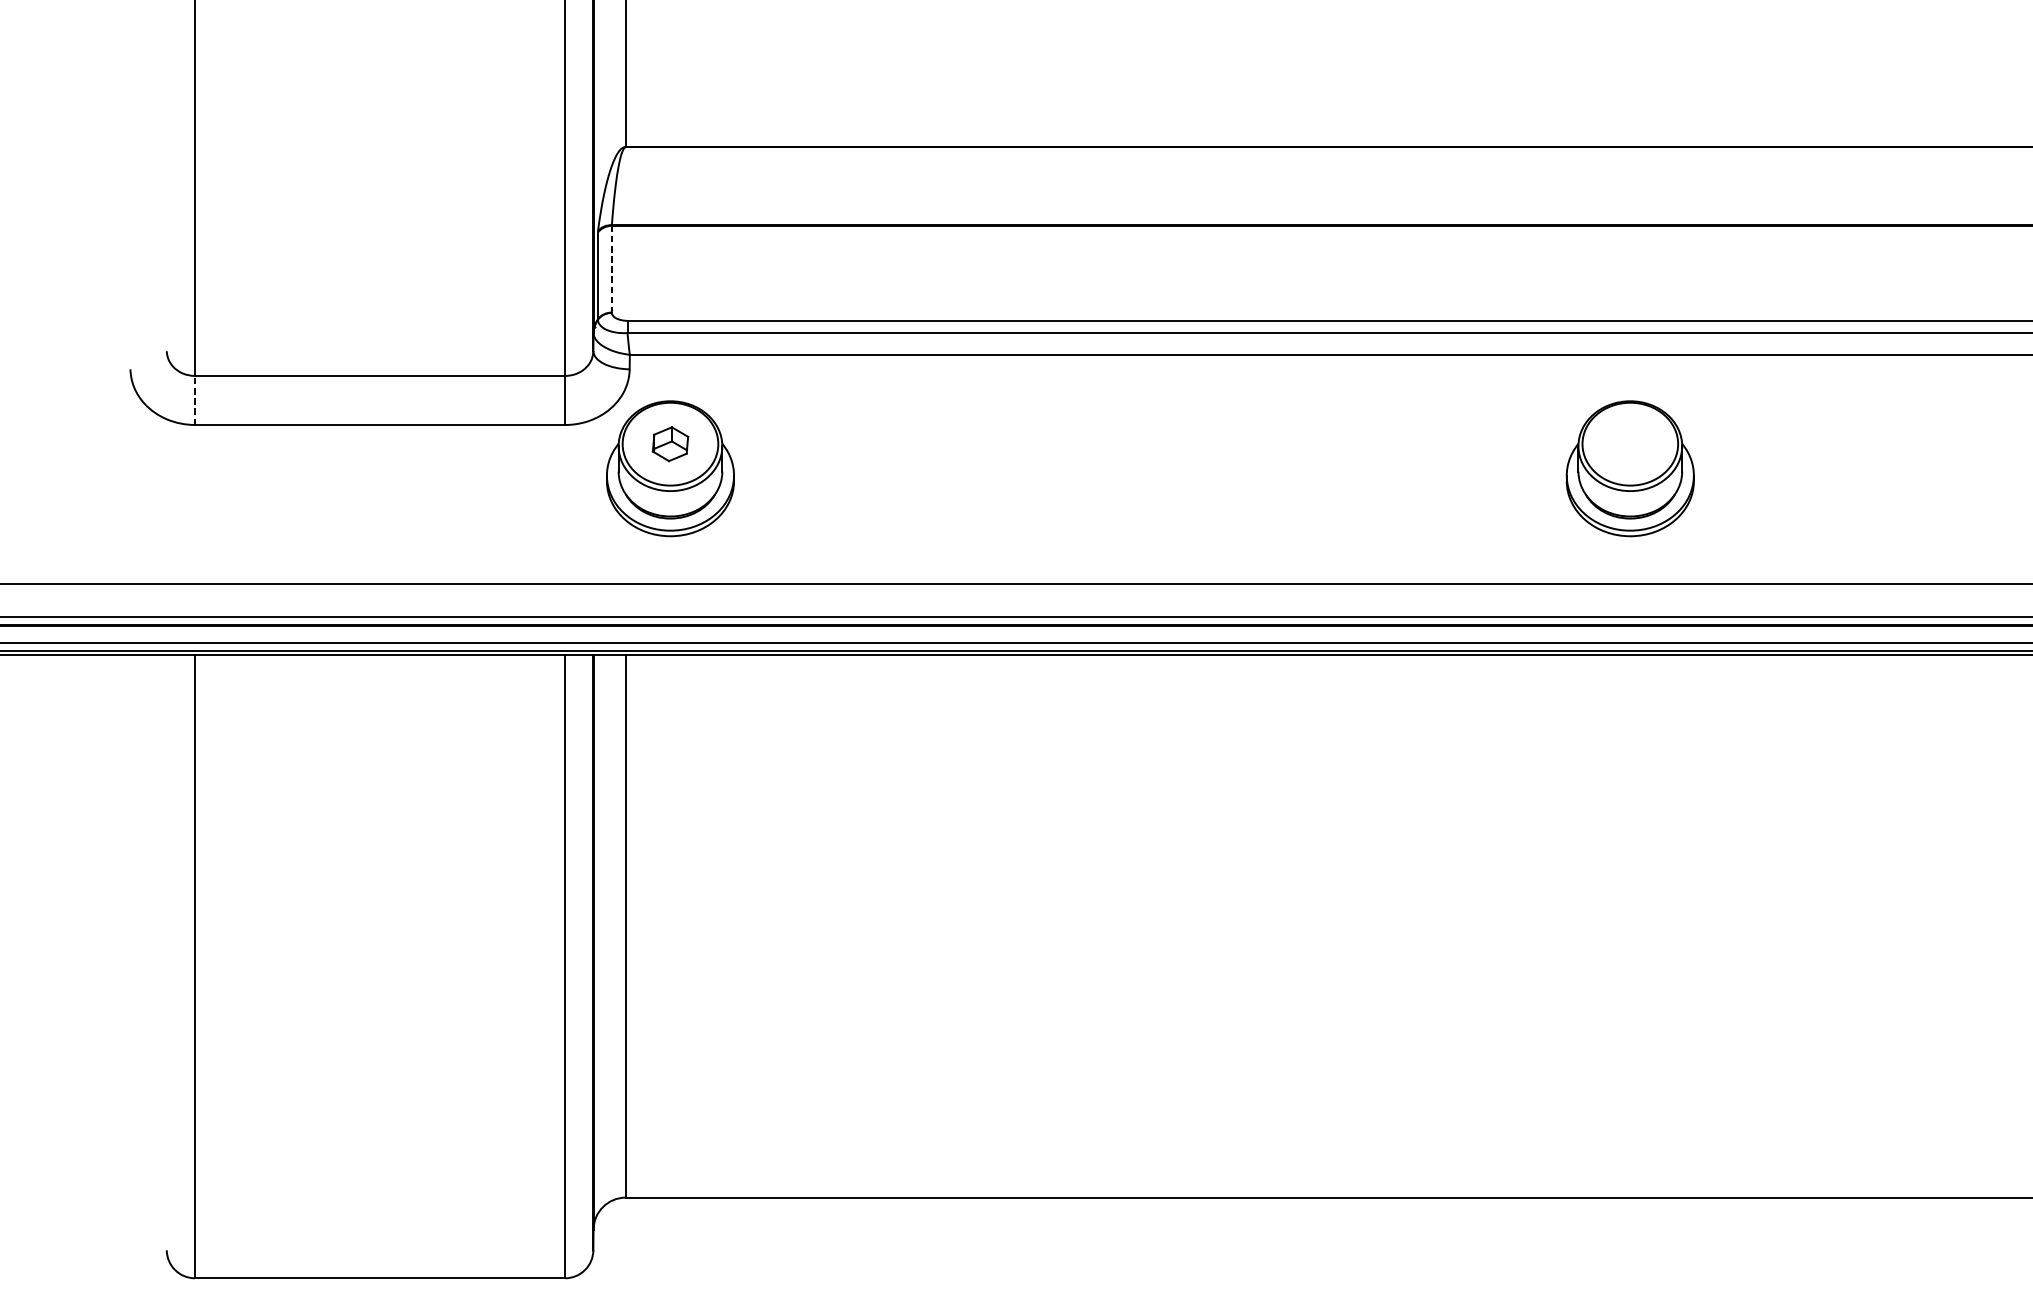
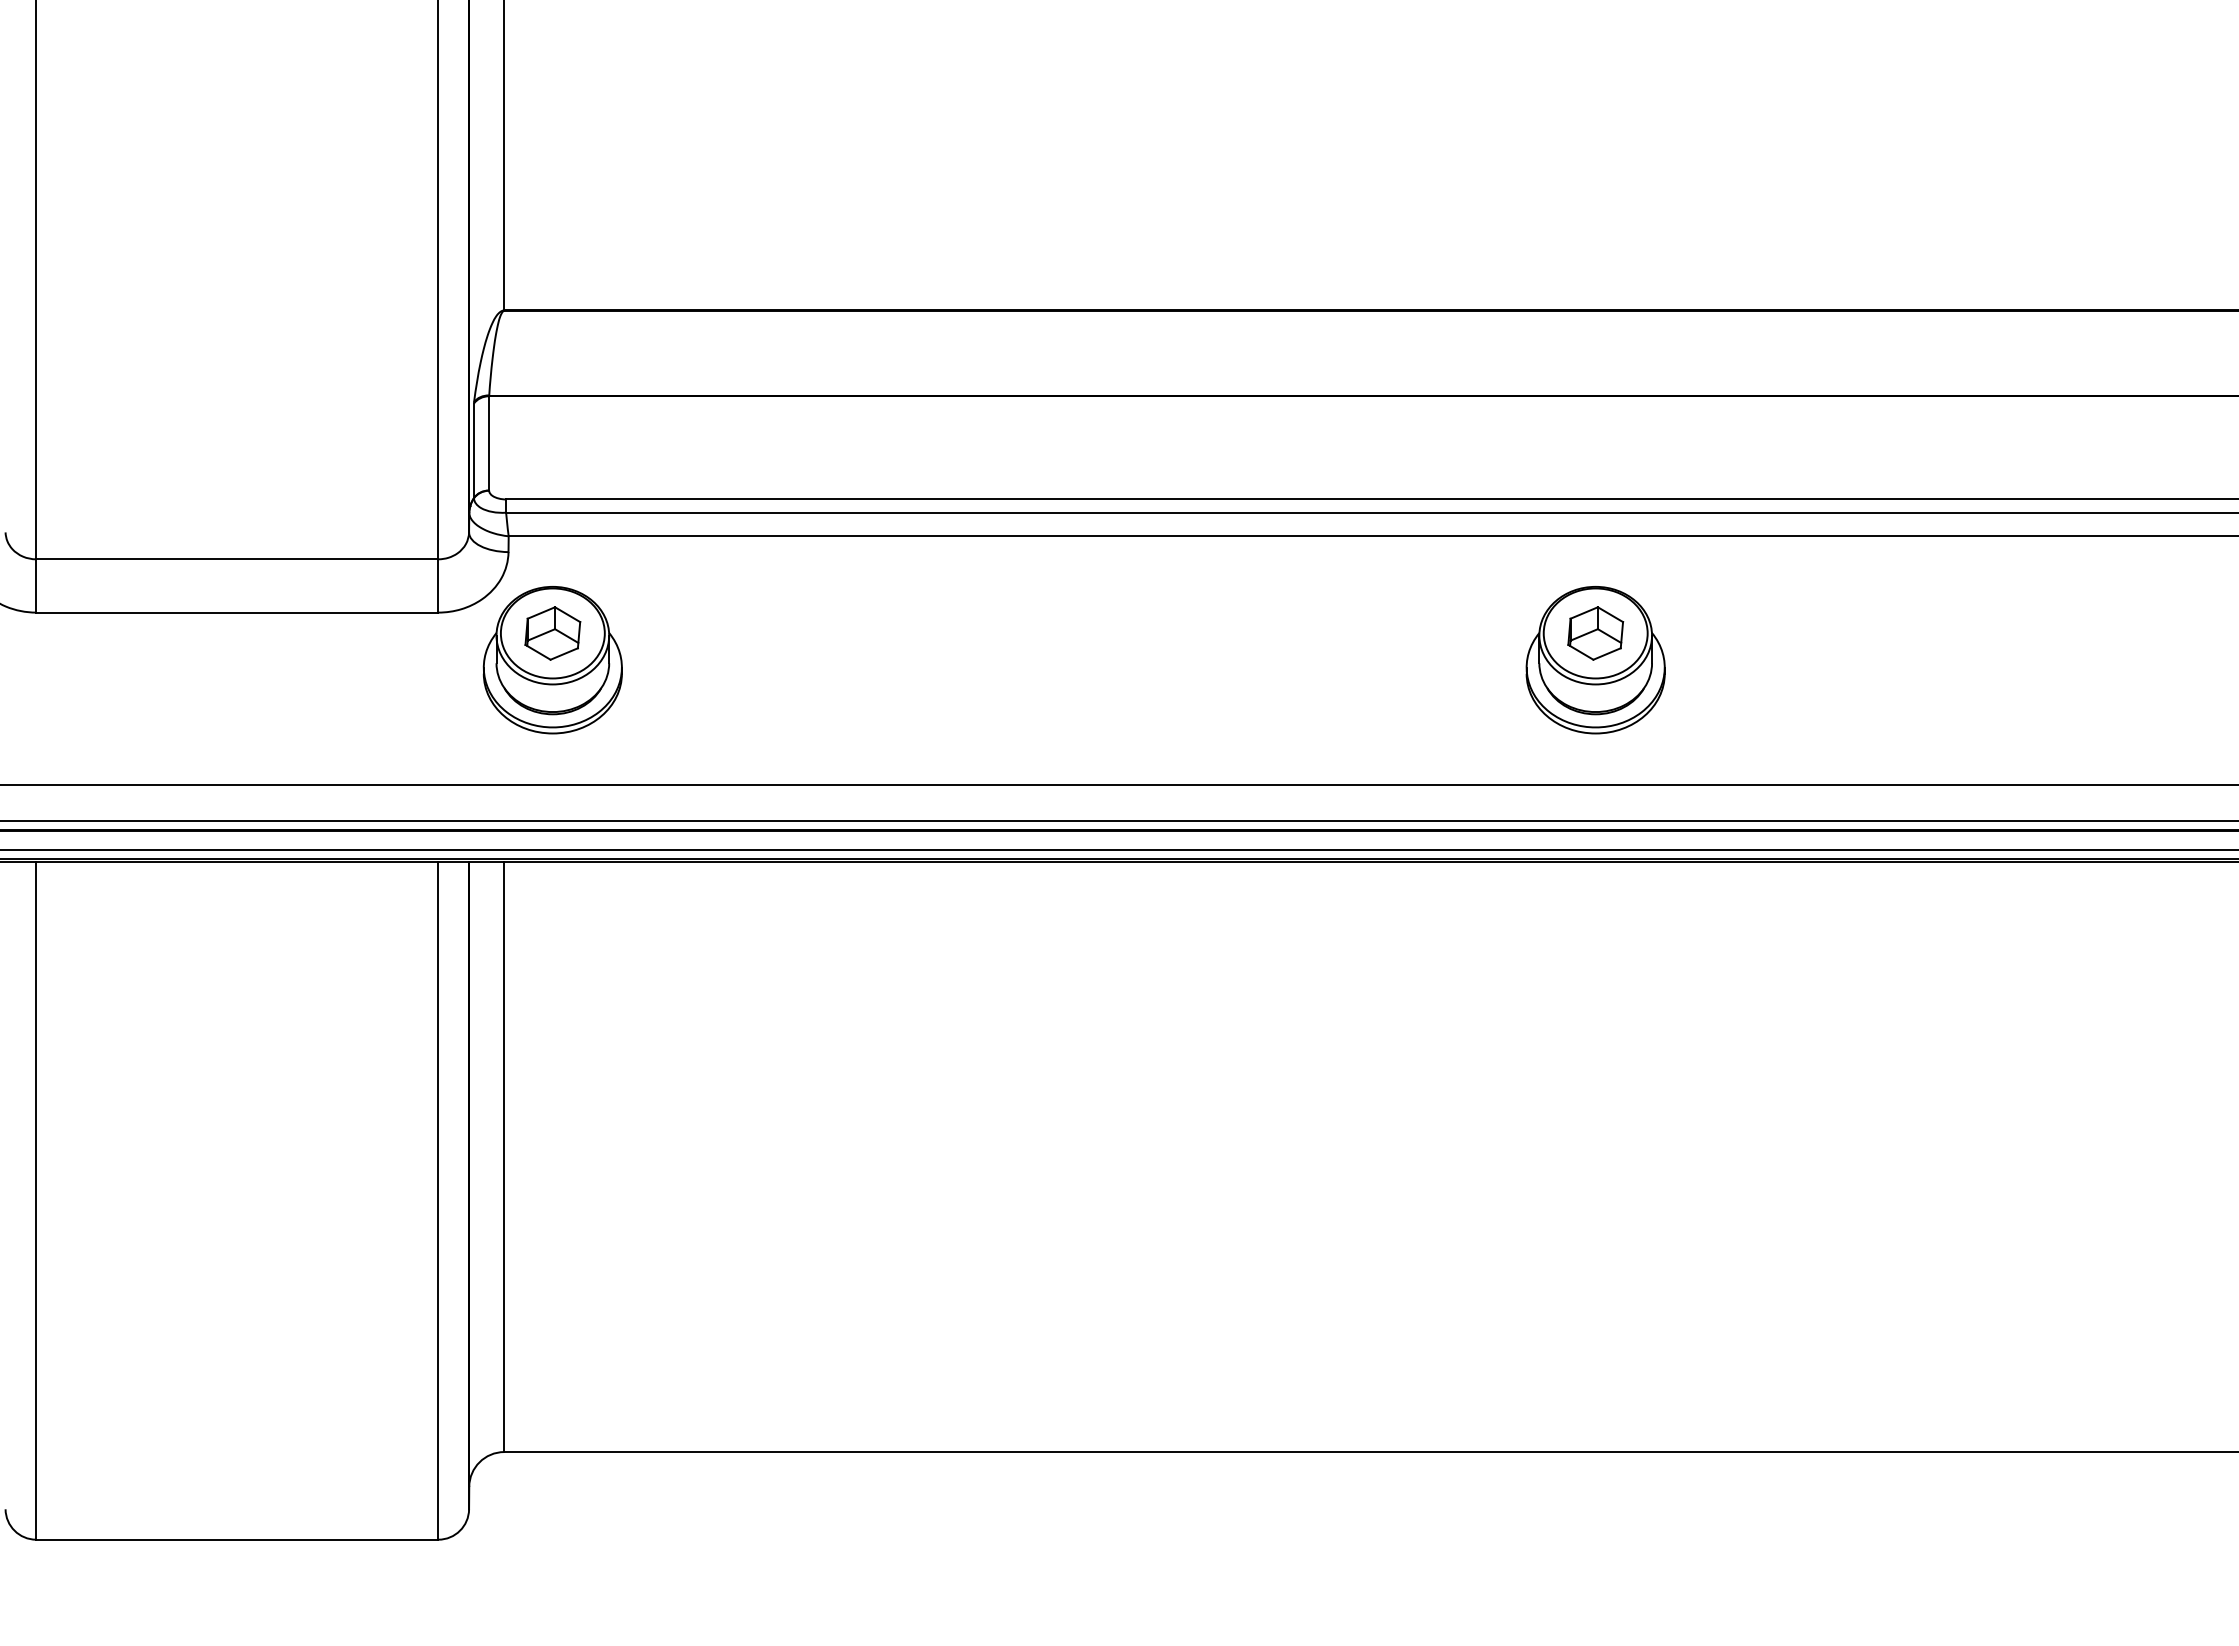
line: (612, 269) -> (489, 443), dashed -> solid
line: (195, 400) -> (36, 585), dashed -> solid
part: (670, 444) -> (552, 633), size x1.43
part: (1630, 444) -> (1595, 633), added

